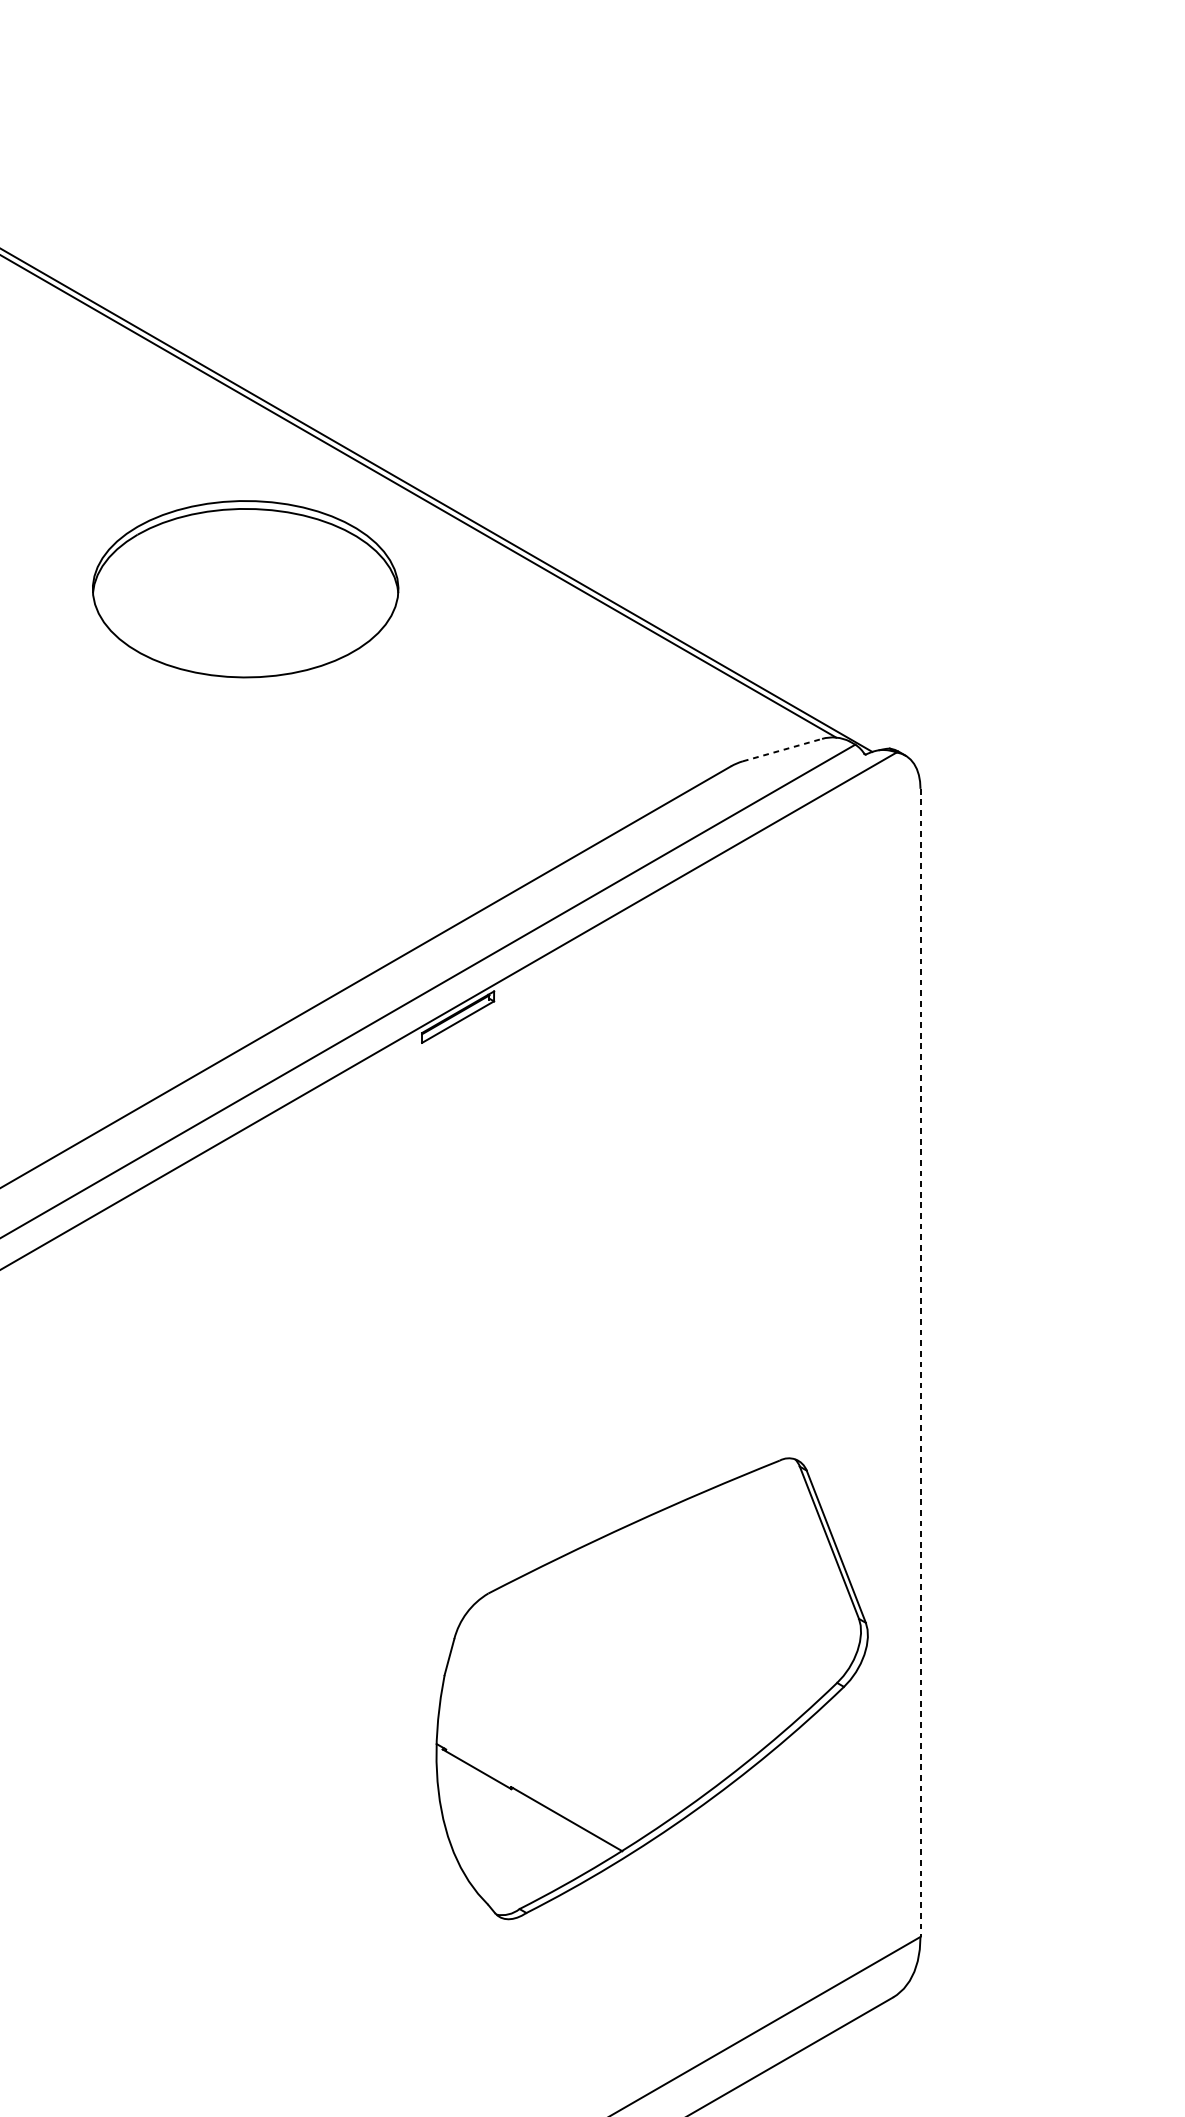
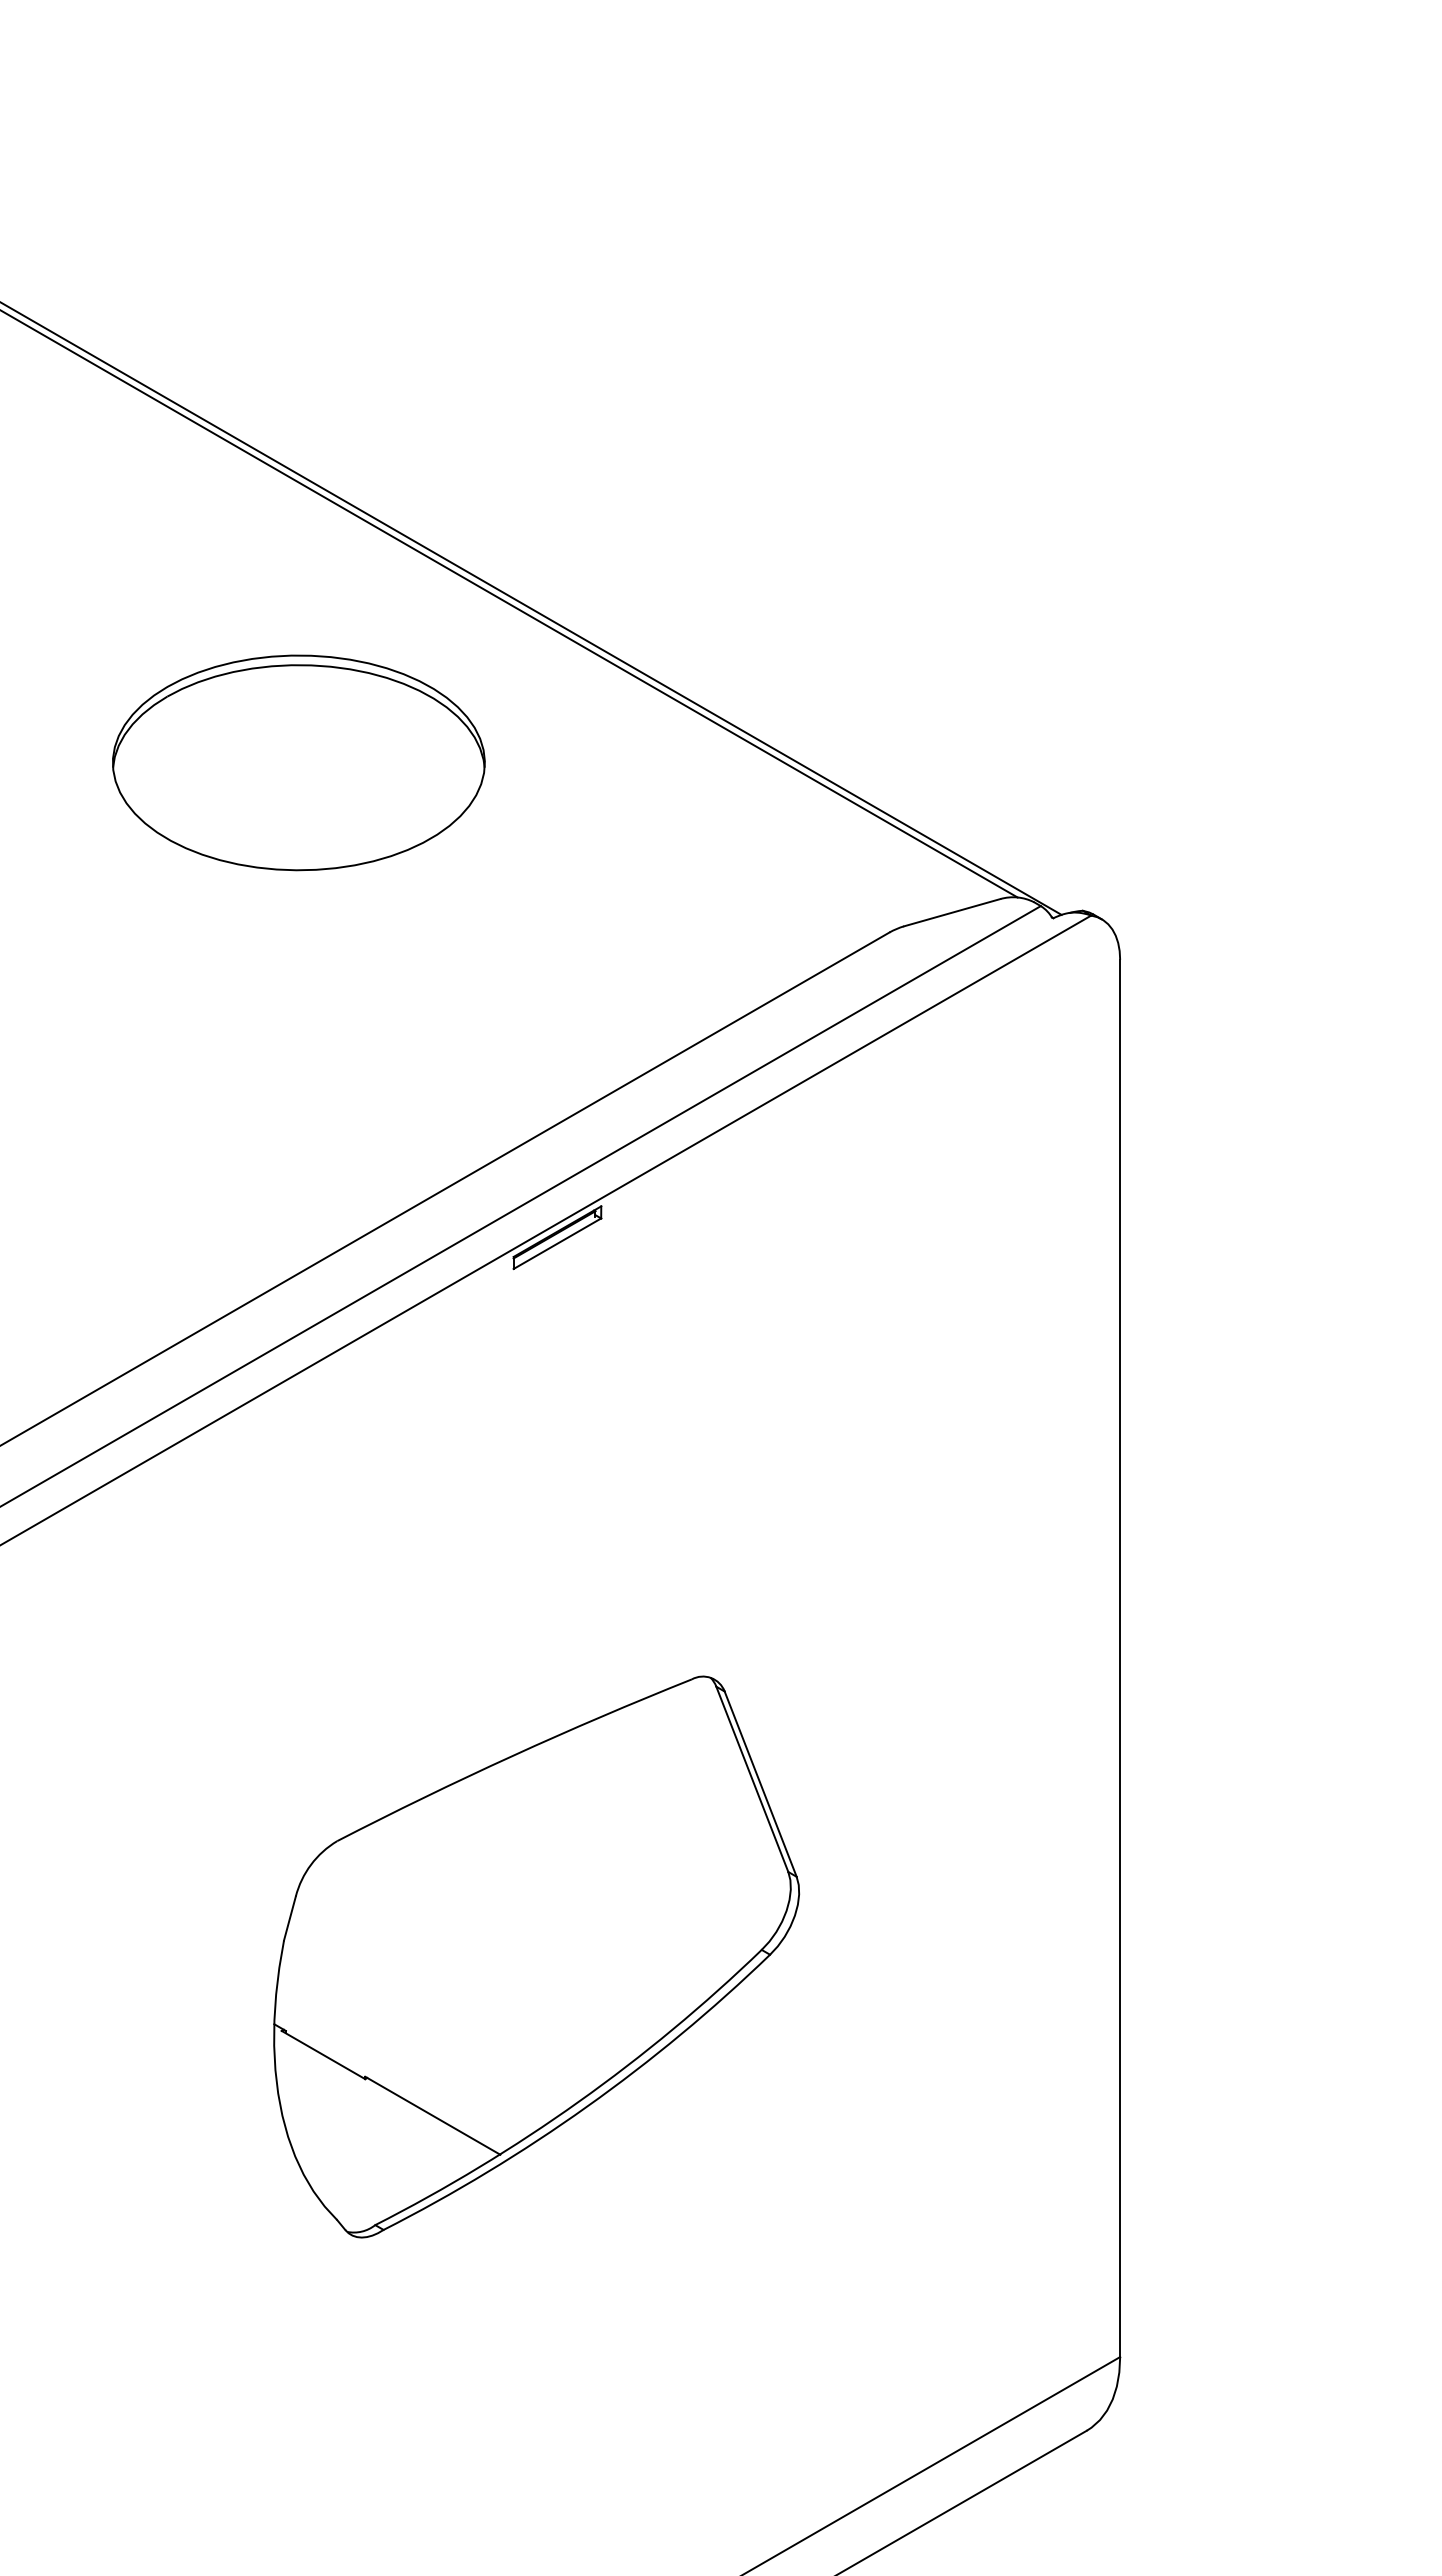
part: (245, 588) -> (298, 762), moved
line: (782, 749) -> (952, 912), dashed -> solid
line: (920, 1362) -> (1120, 1658), dashed -> solid
part: (652, 1688) -> (536, 1956), moved

